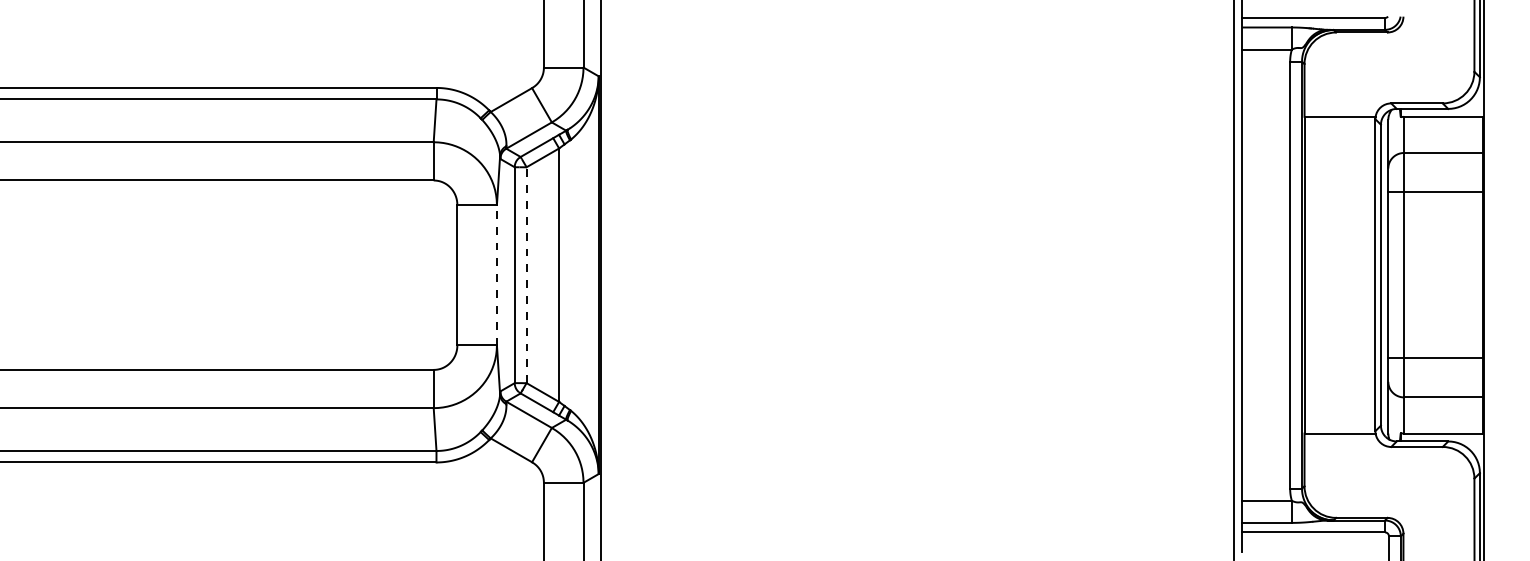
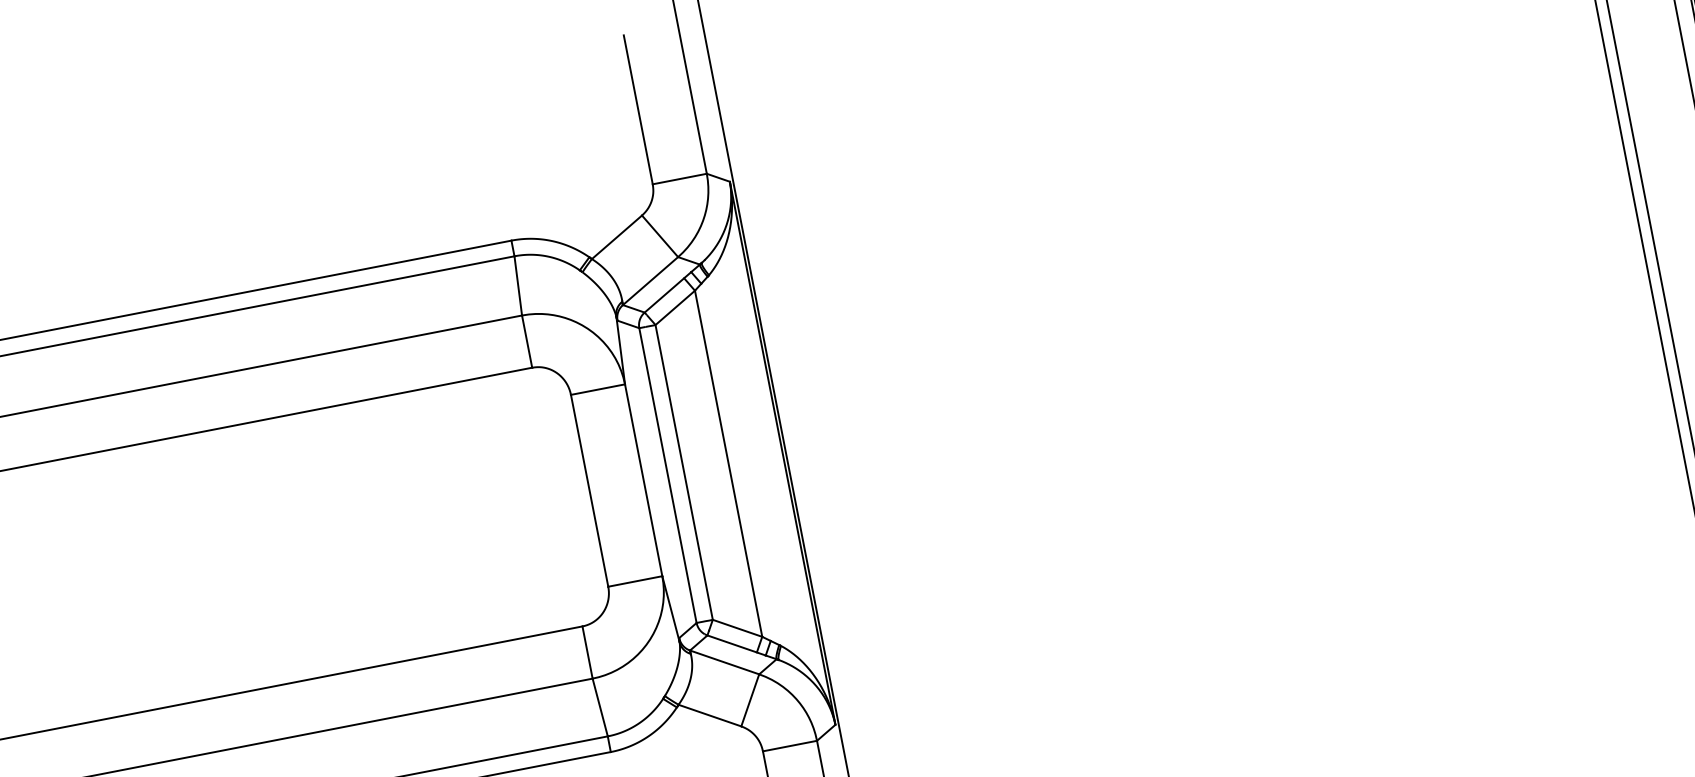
line: (496, 274) -> (642, 479), dashed -> solid
line: (526, 275) -> (684, 472), dashed -> solid

